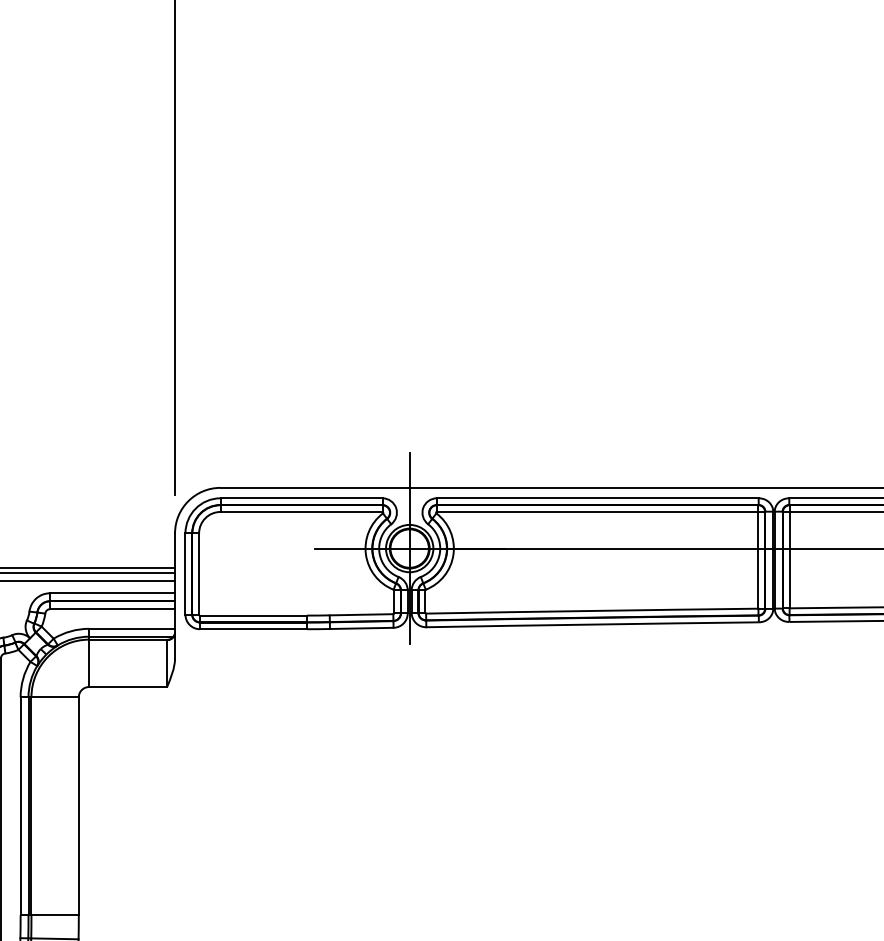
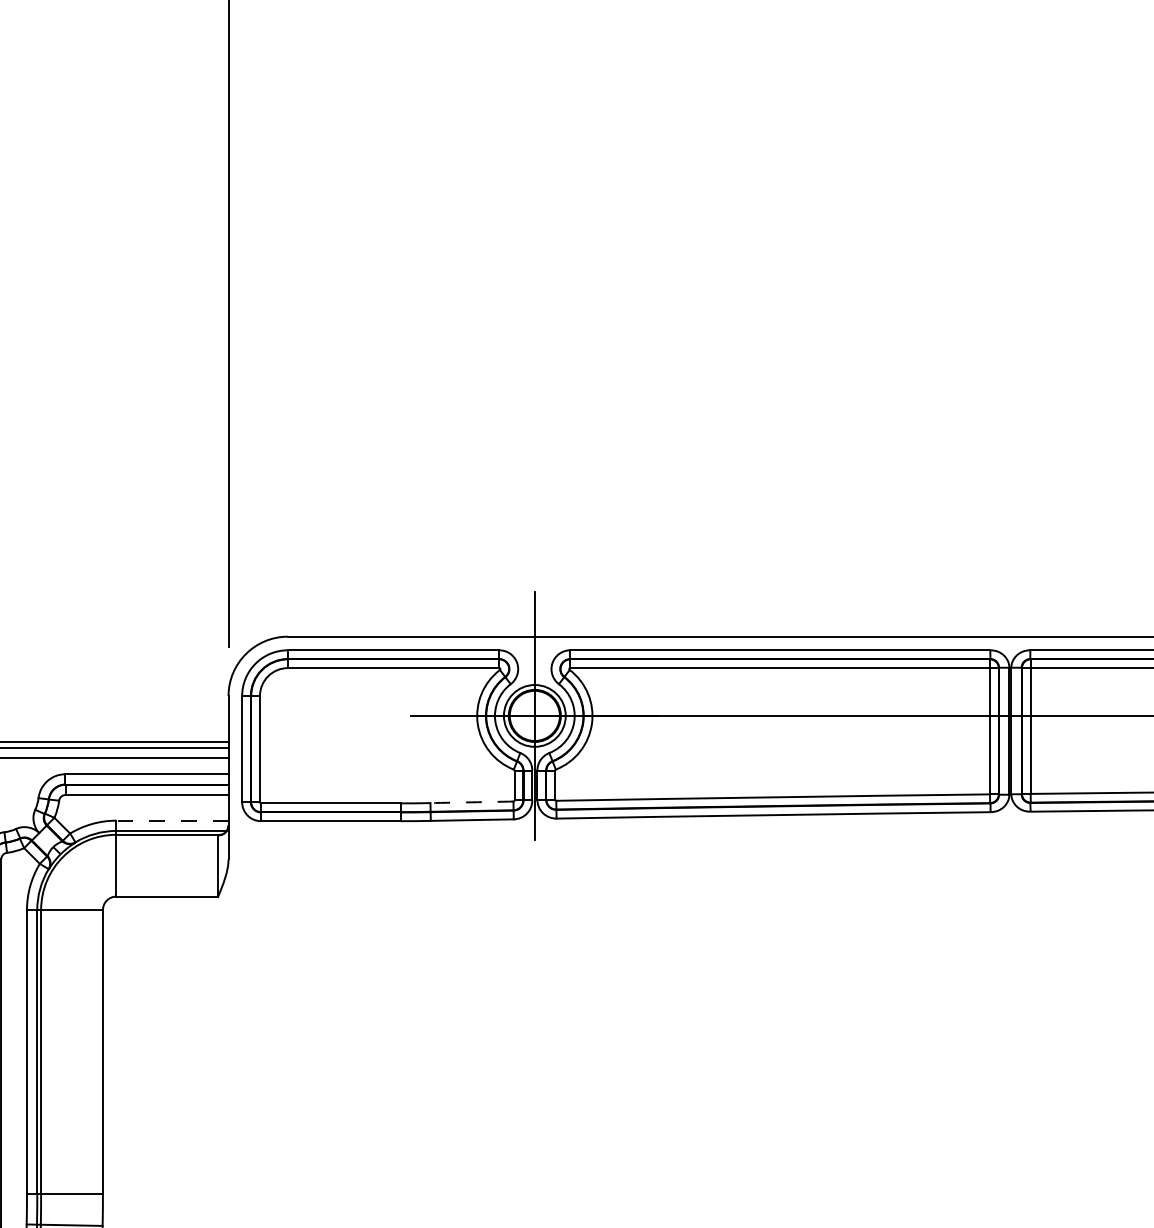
arc: (361, 614) -> (471, 802), solid -> dashed
line: (131, 628) -> (171, 820), solid -> dashed

